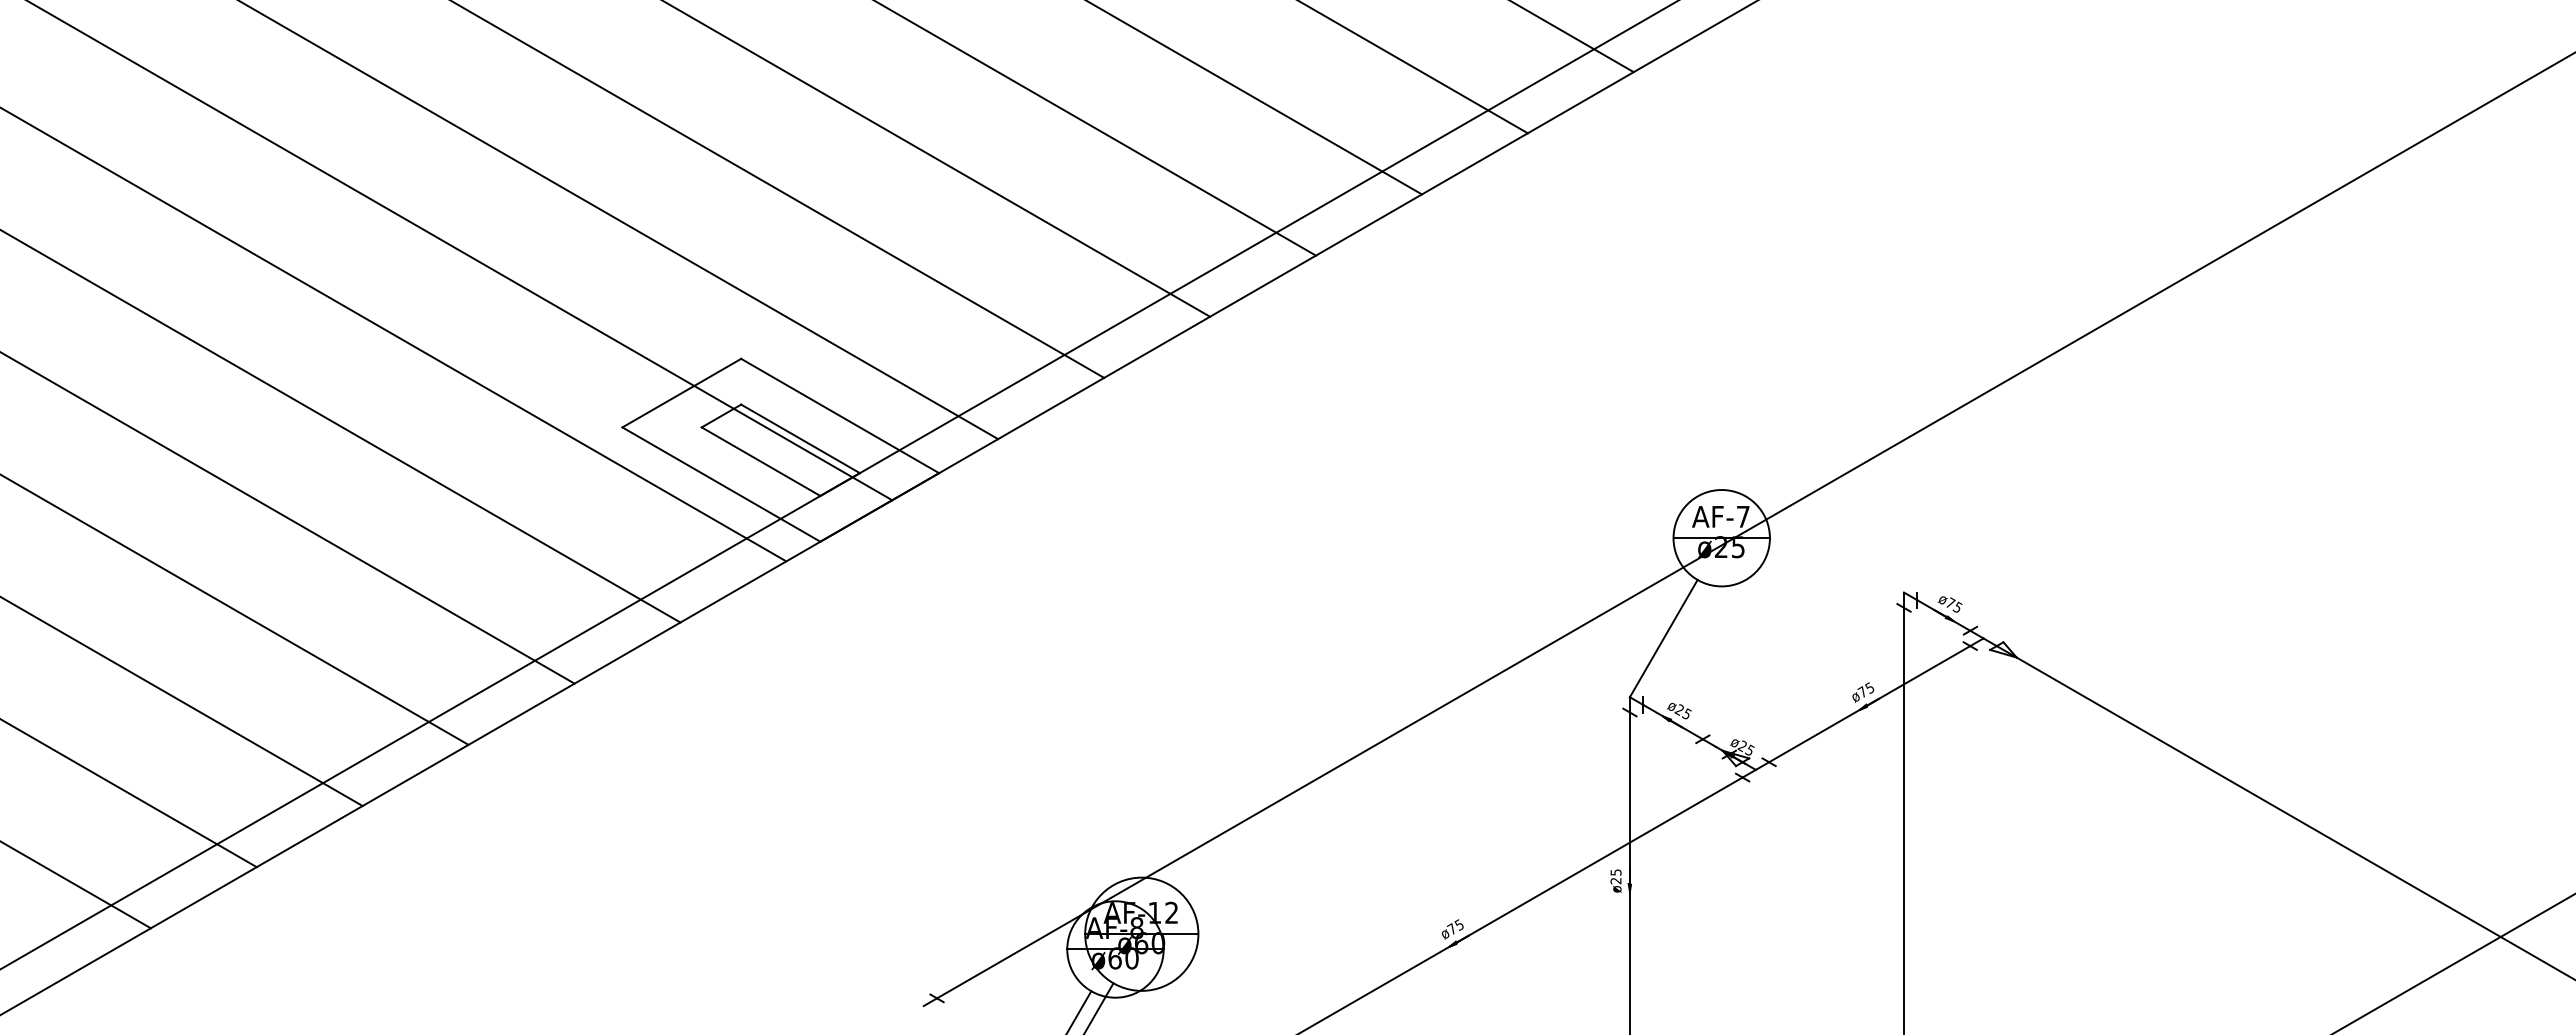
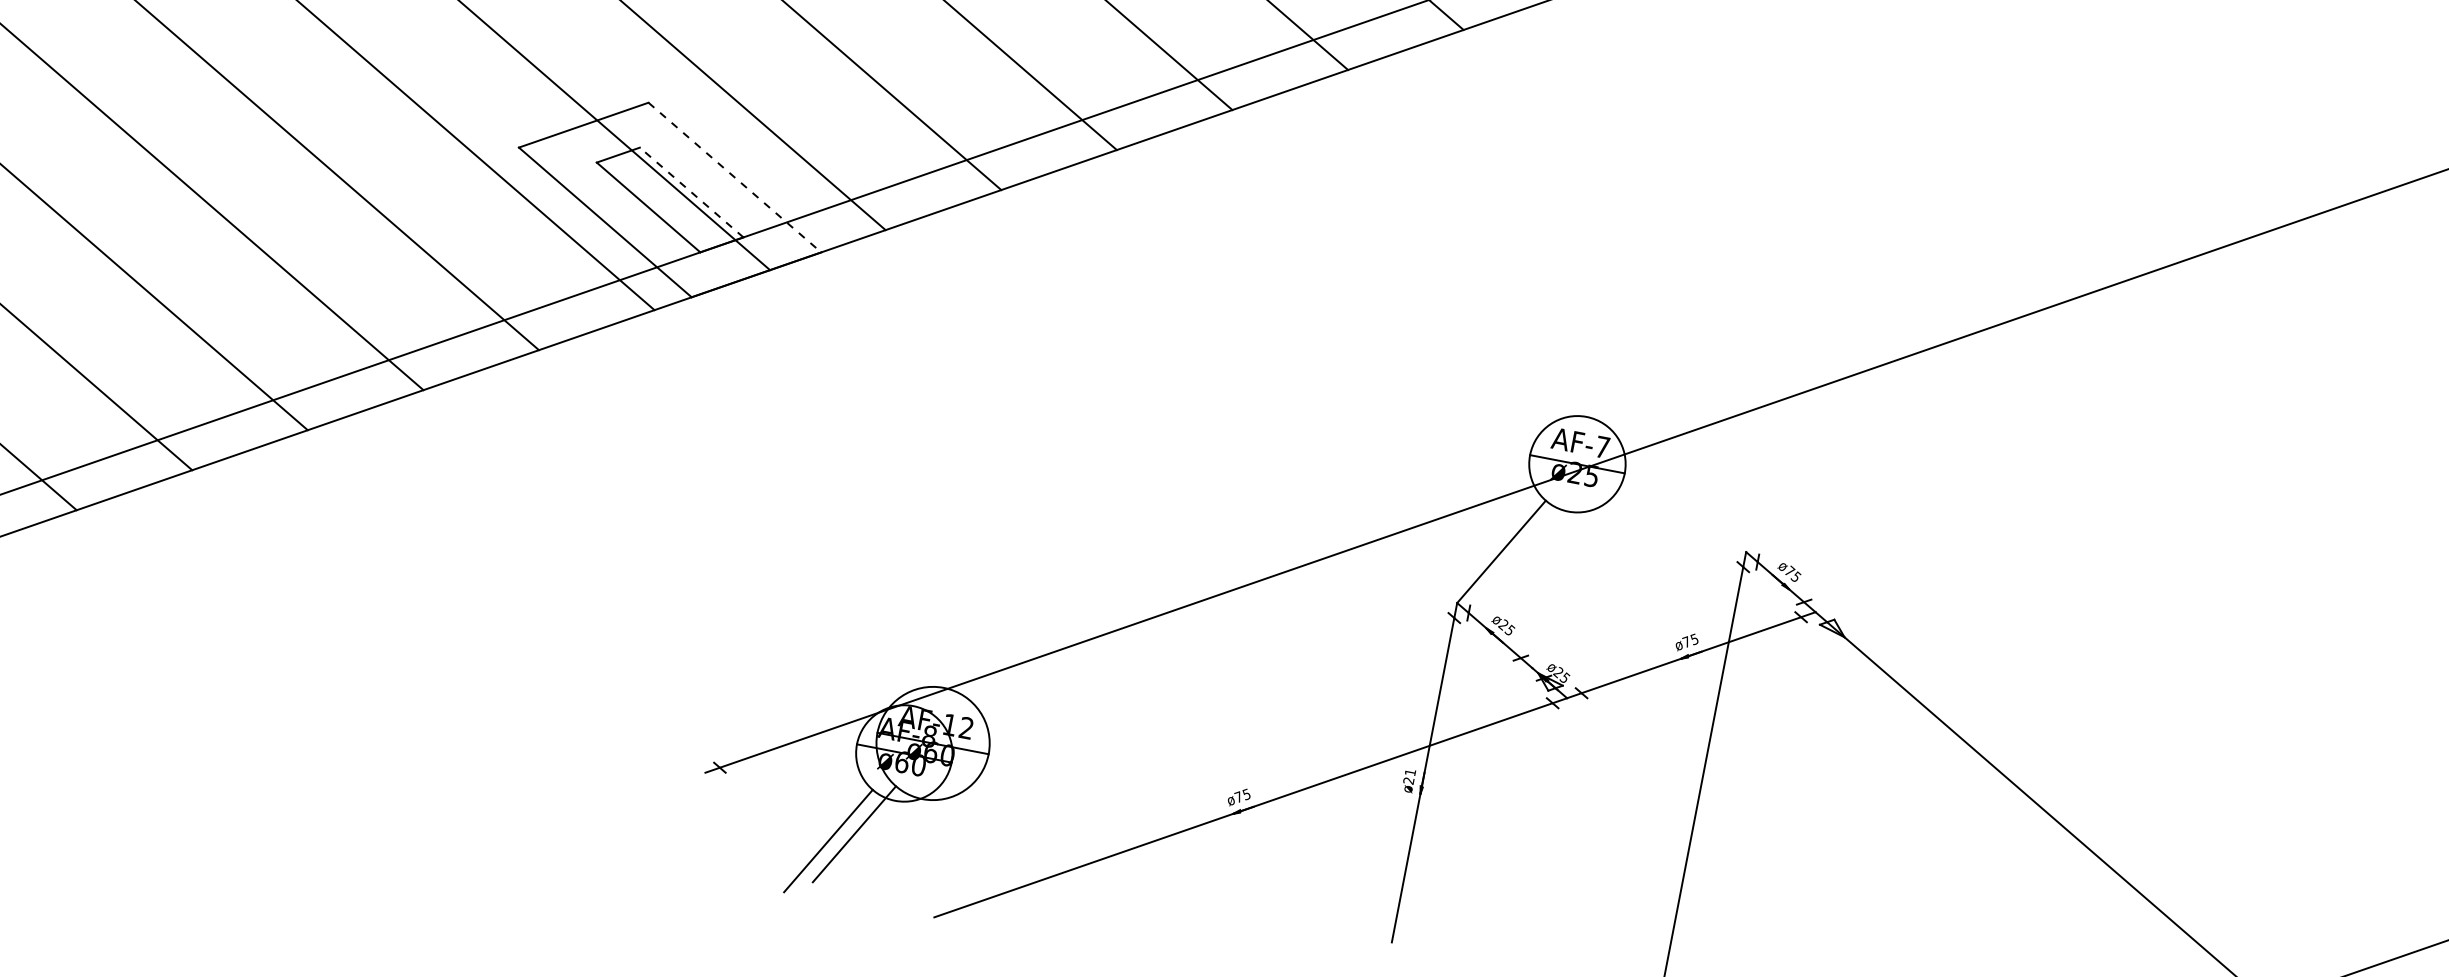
line: (840, 416) -> (735, 178), solid -> dashed
line: (800, 438) -> (691, 192), solid -> dashed
text: (1615, 872) -> (1409, 772), ø25 -> ø21

